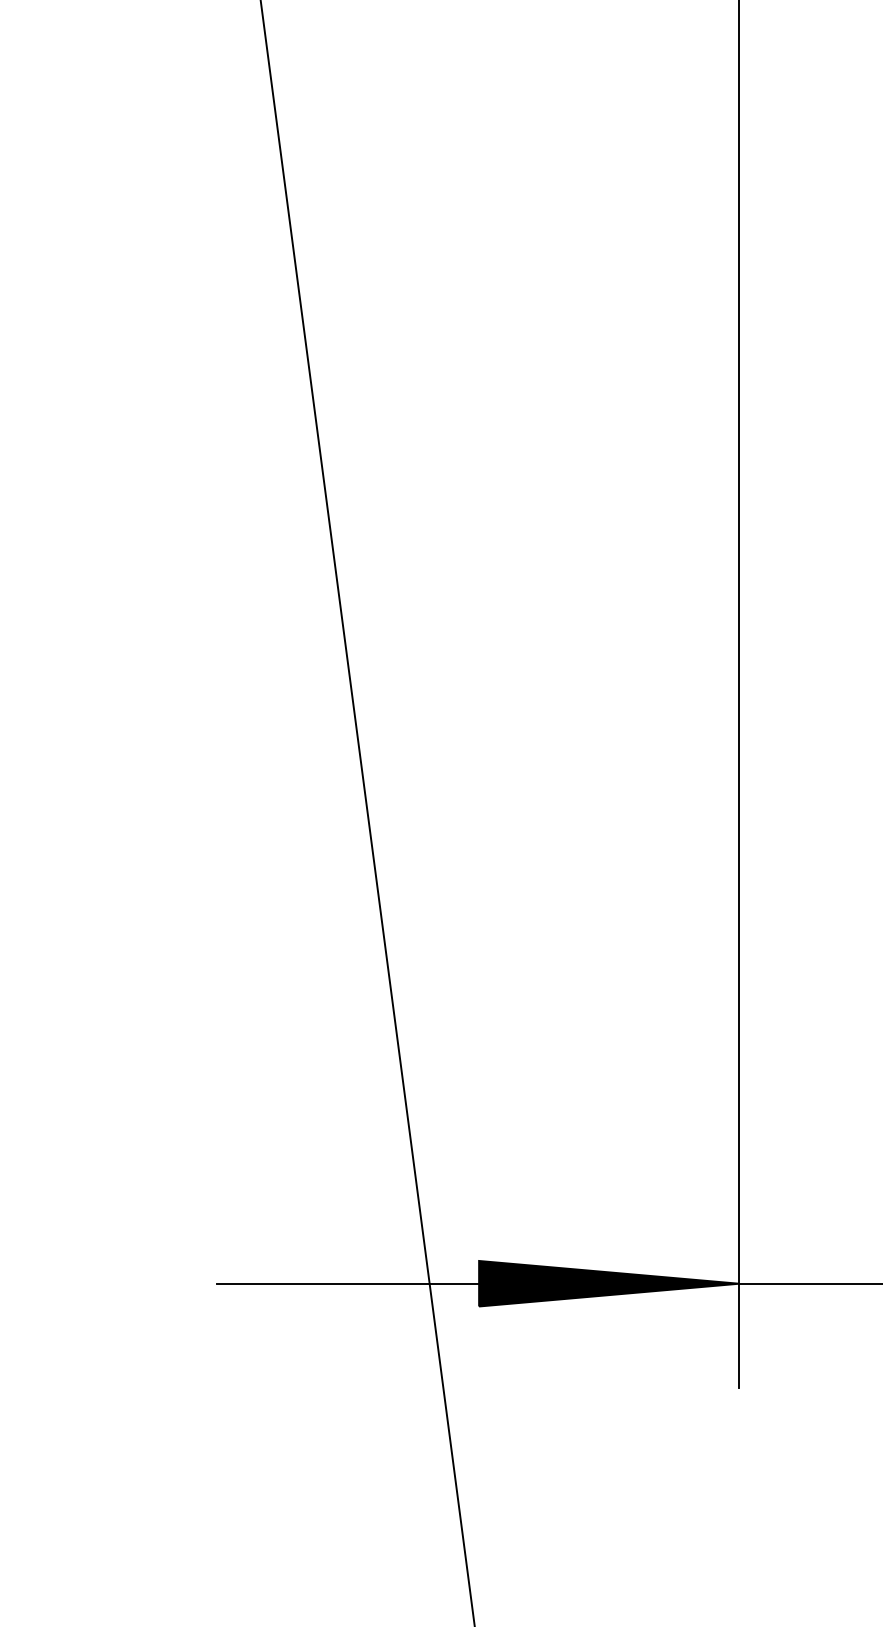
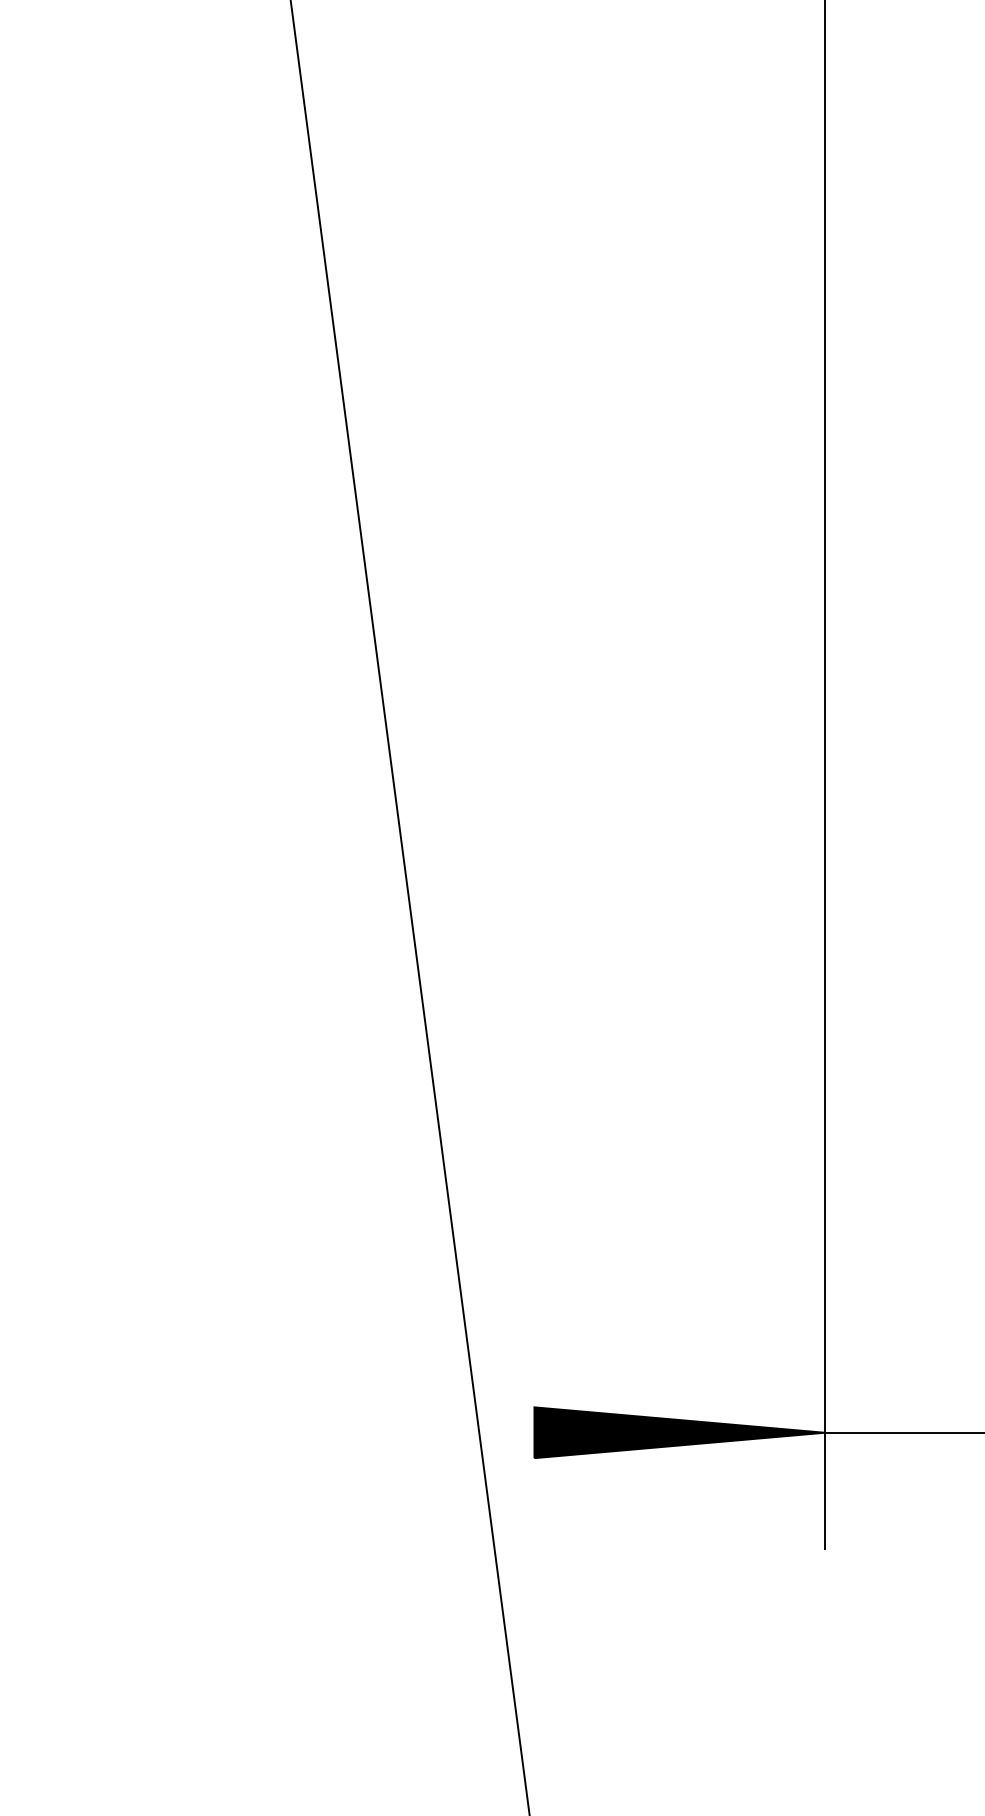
line: (347, 1283) -> (387, 1432), removed

